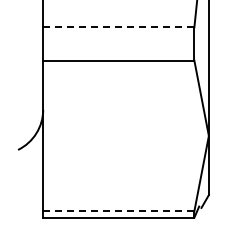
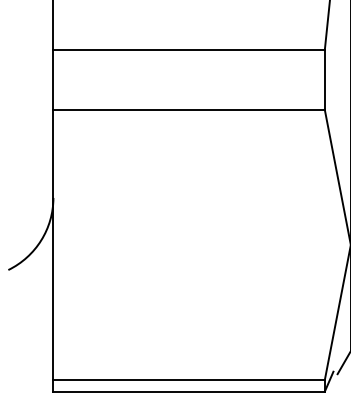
line: (118, 27) -> (188, 50), dashed -> solid
line: (118, 211) -> (188, 380), dashed -> solid

